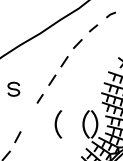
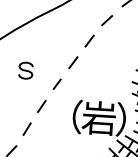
line: (28, 117) -> (41, 106), added
text: (75, 124) -> (98, 118), （ -> 岩

